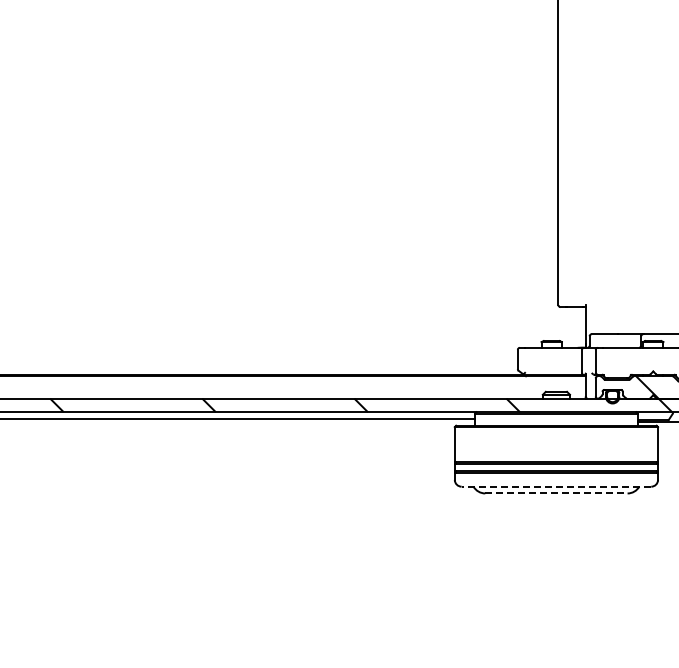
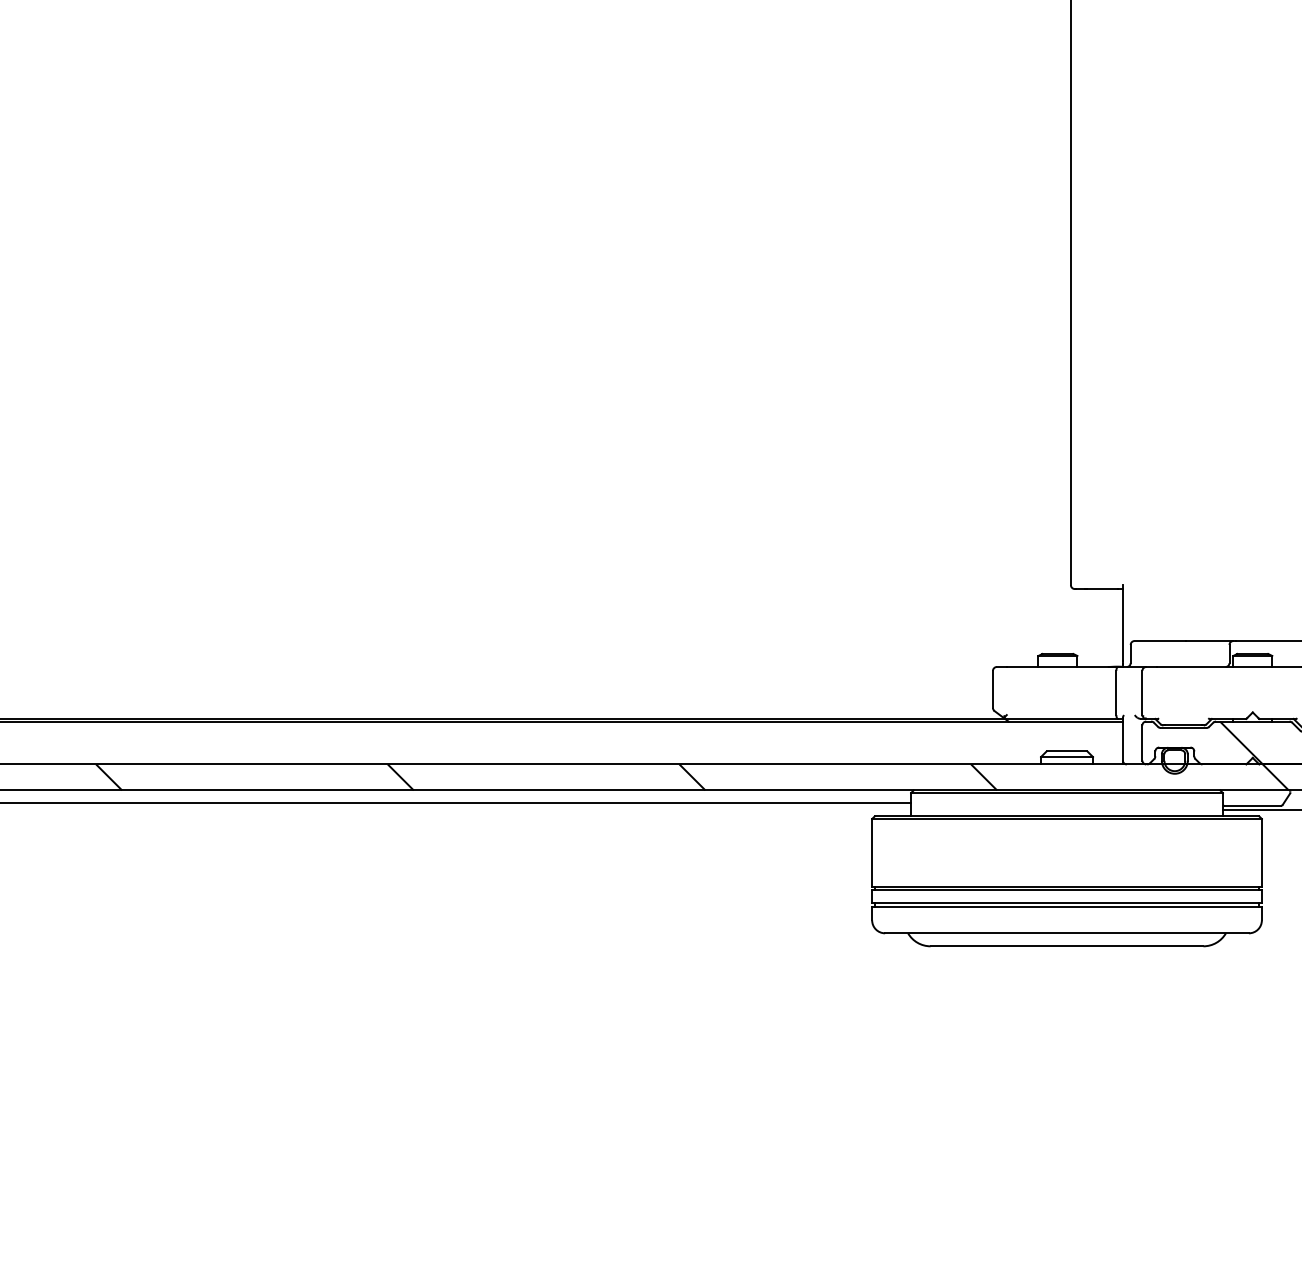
line: (556, 486) -> (1067, 932), dashed -> solid
line: (556, 493) -> (1067, 946), dashed -> solid

